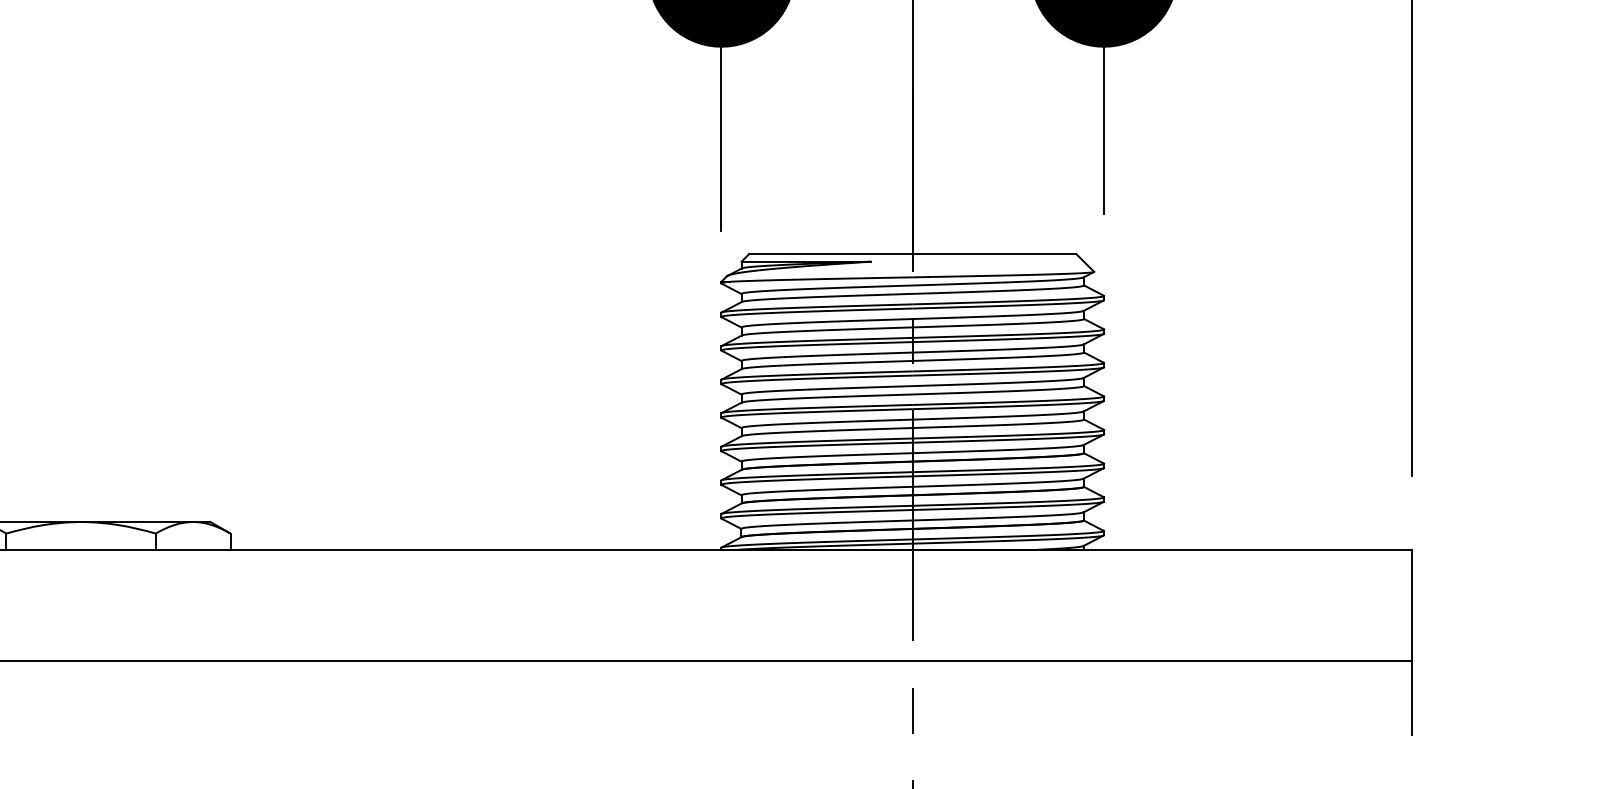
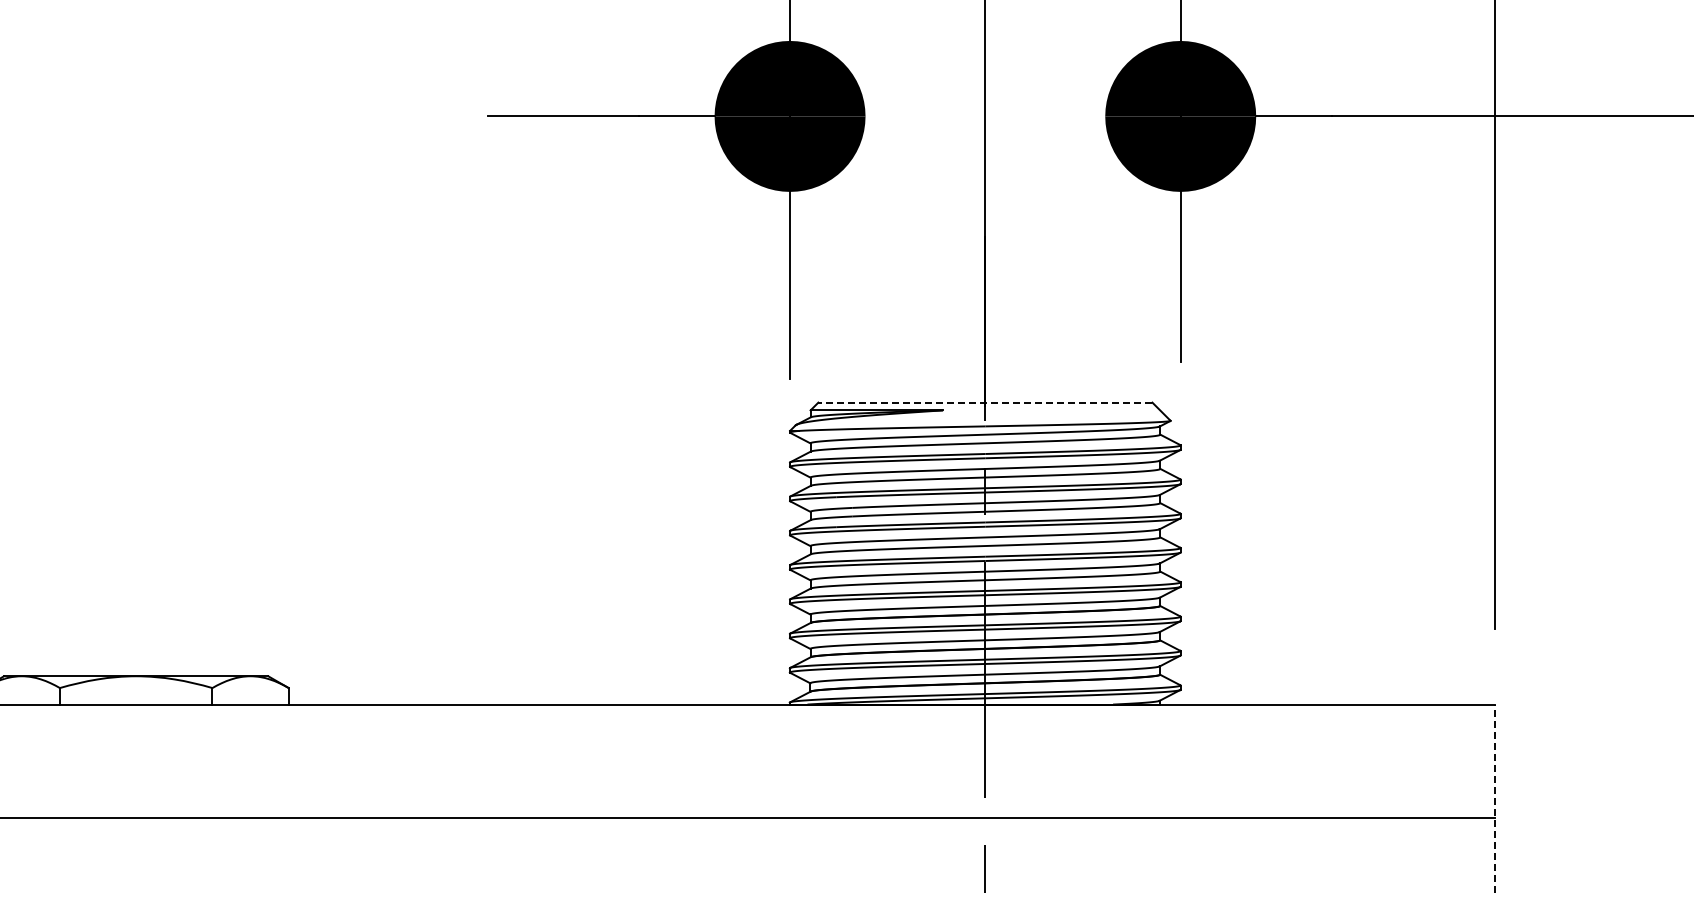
line: (911, 253) -> (984, 402), solid -> dashed
line: (1411, 641) -> (1494, 798), solid -> dashed

